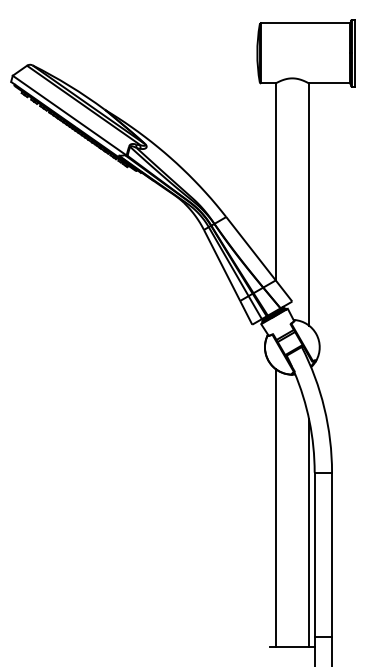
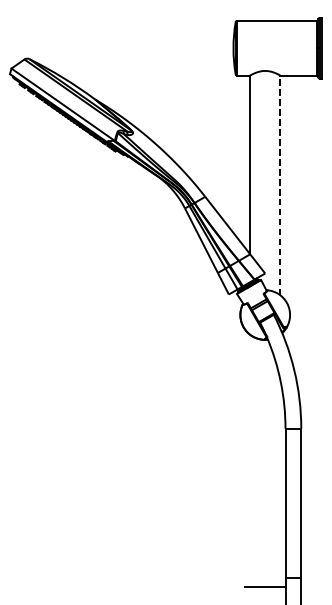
line: (309, 204) -> (280, 185), solid -> dashed
line: (275, 507) -> (249, 460), removed
line: (309, 532) -> (280, 483), removed

